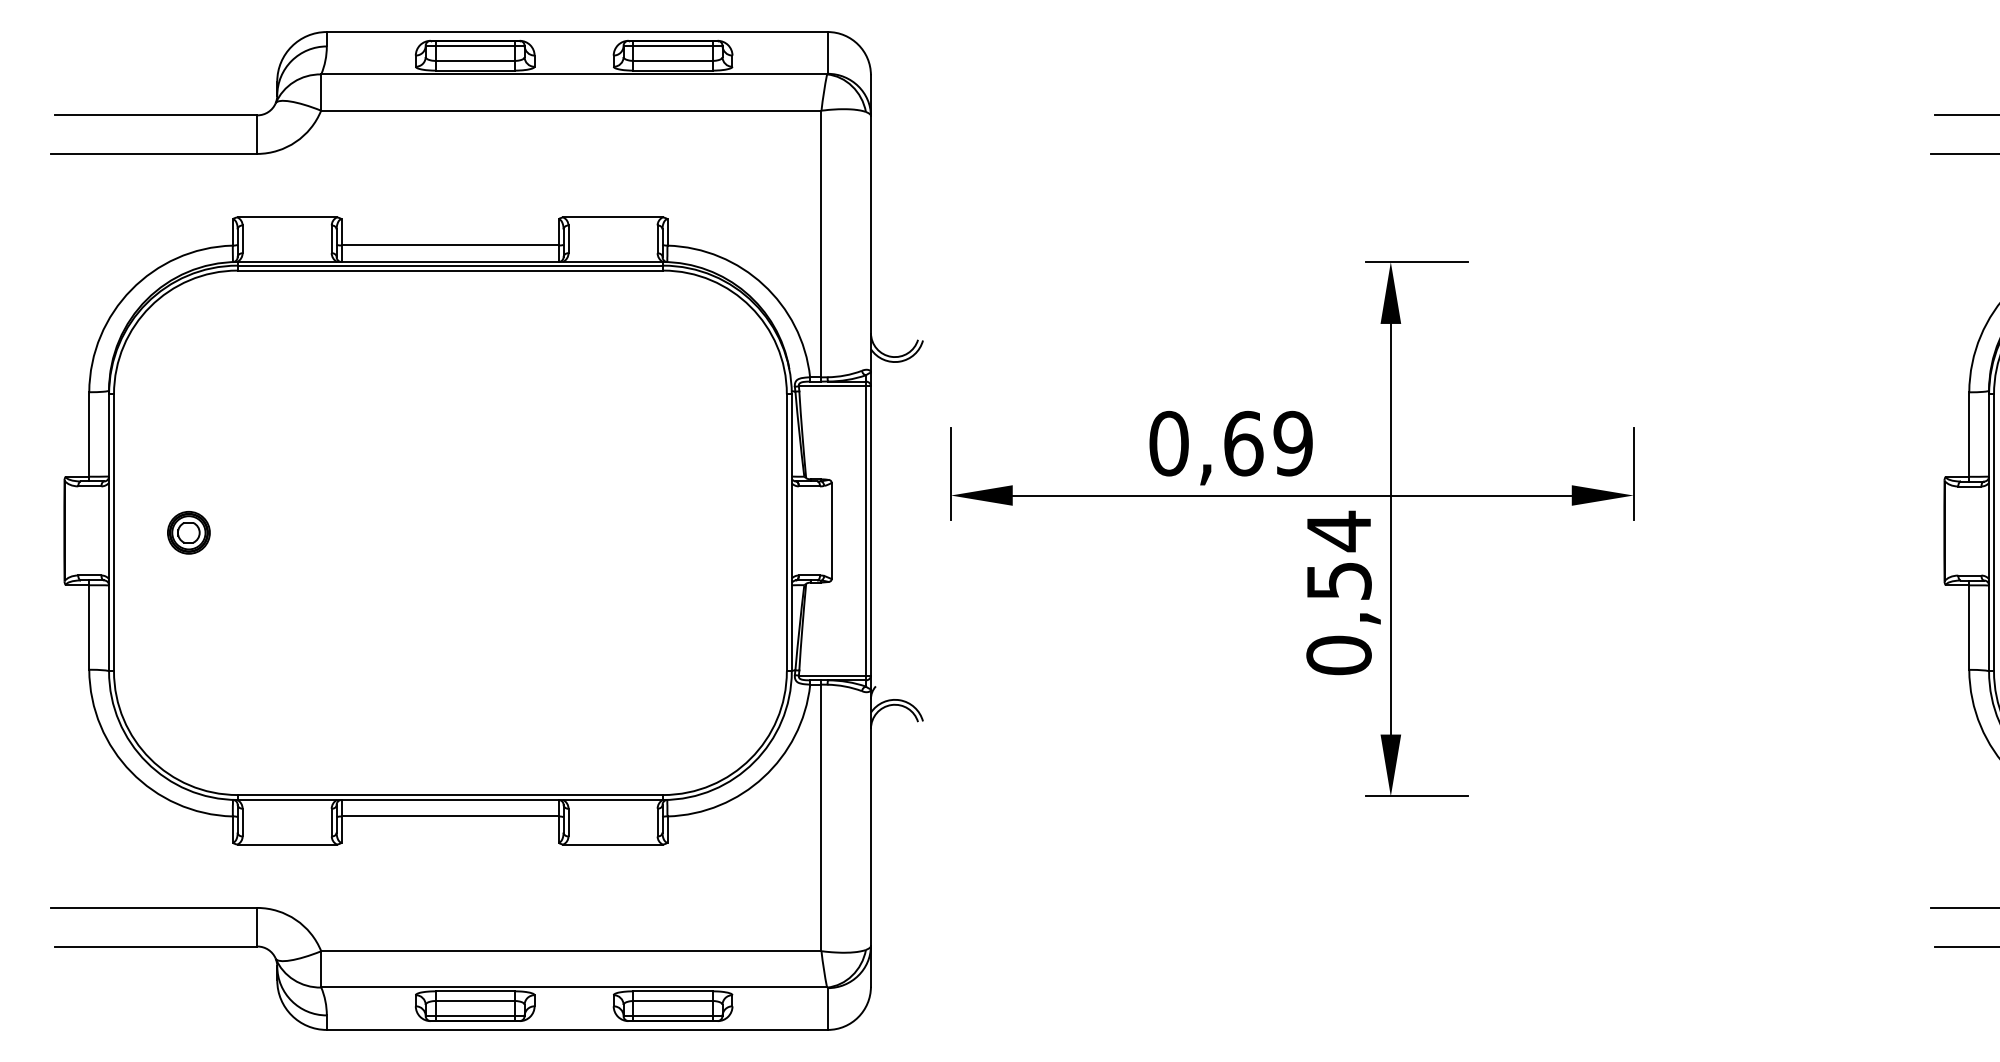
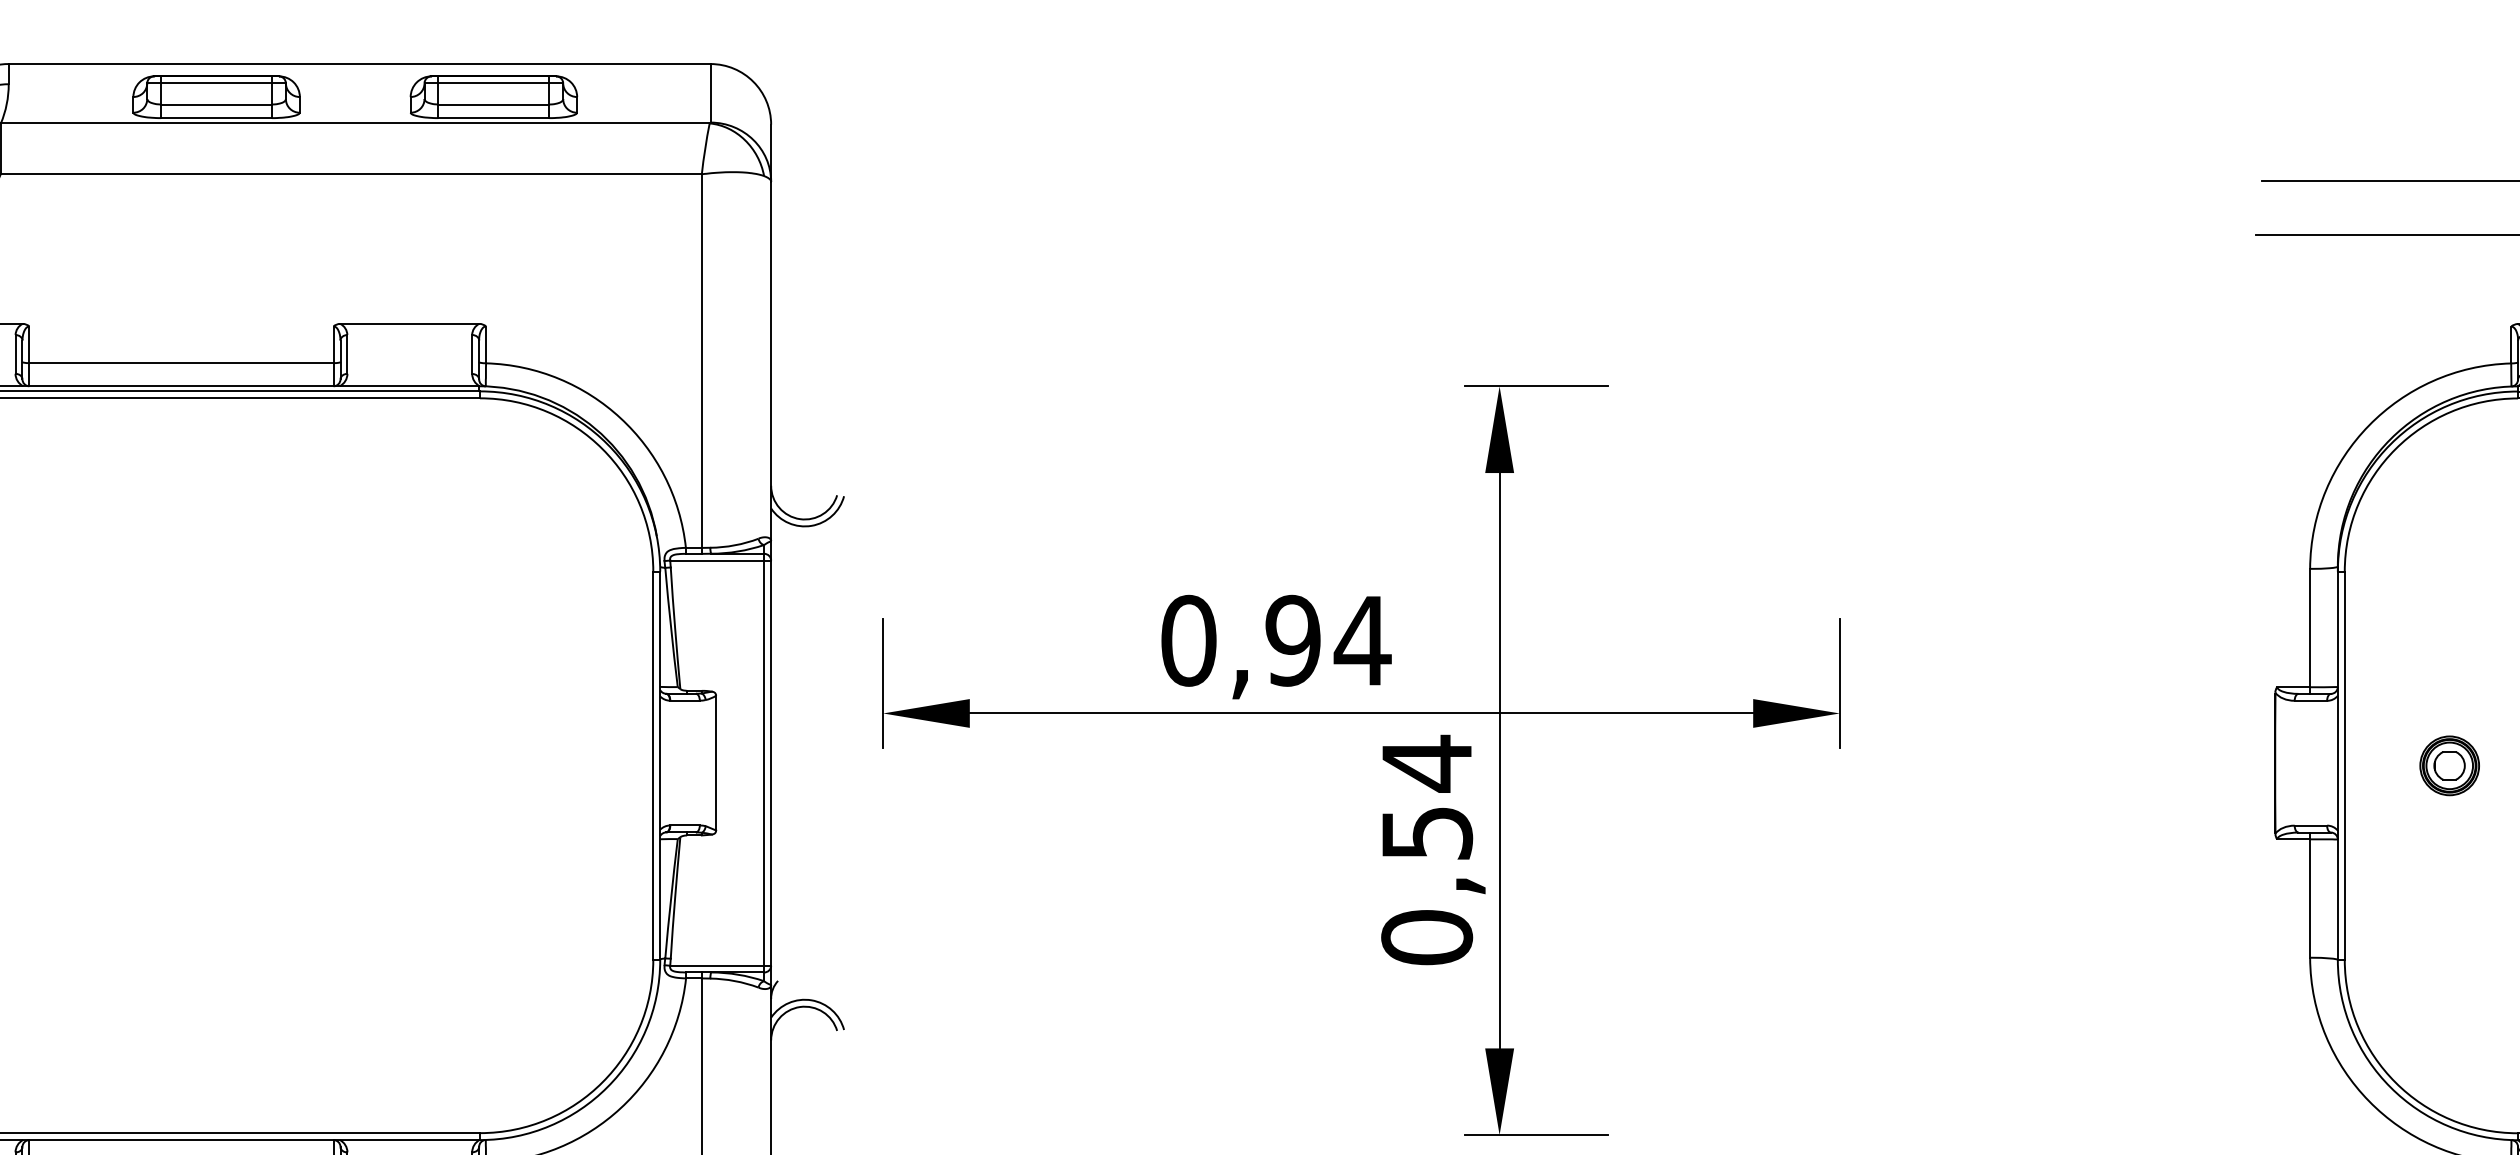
text: (1268, 443) -> (1328, 640), 0,69 -> 0,94

